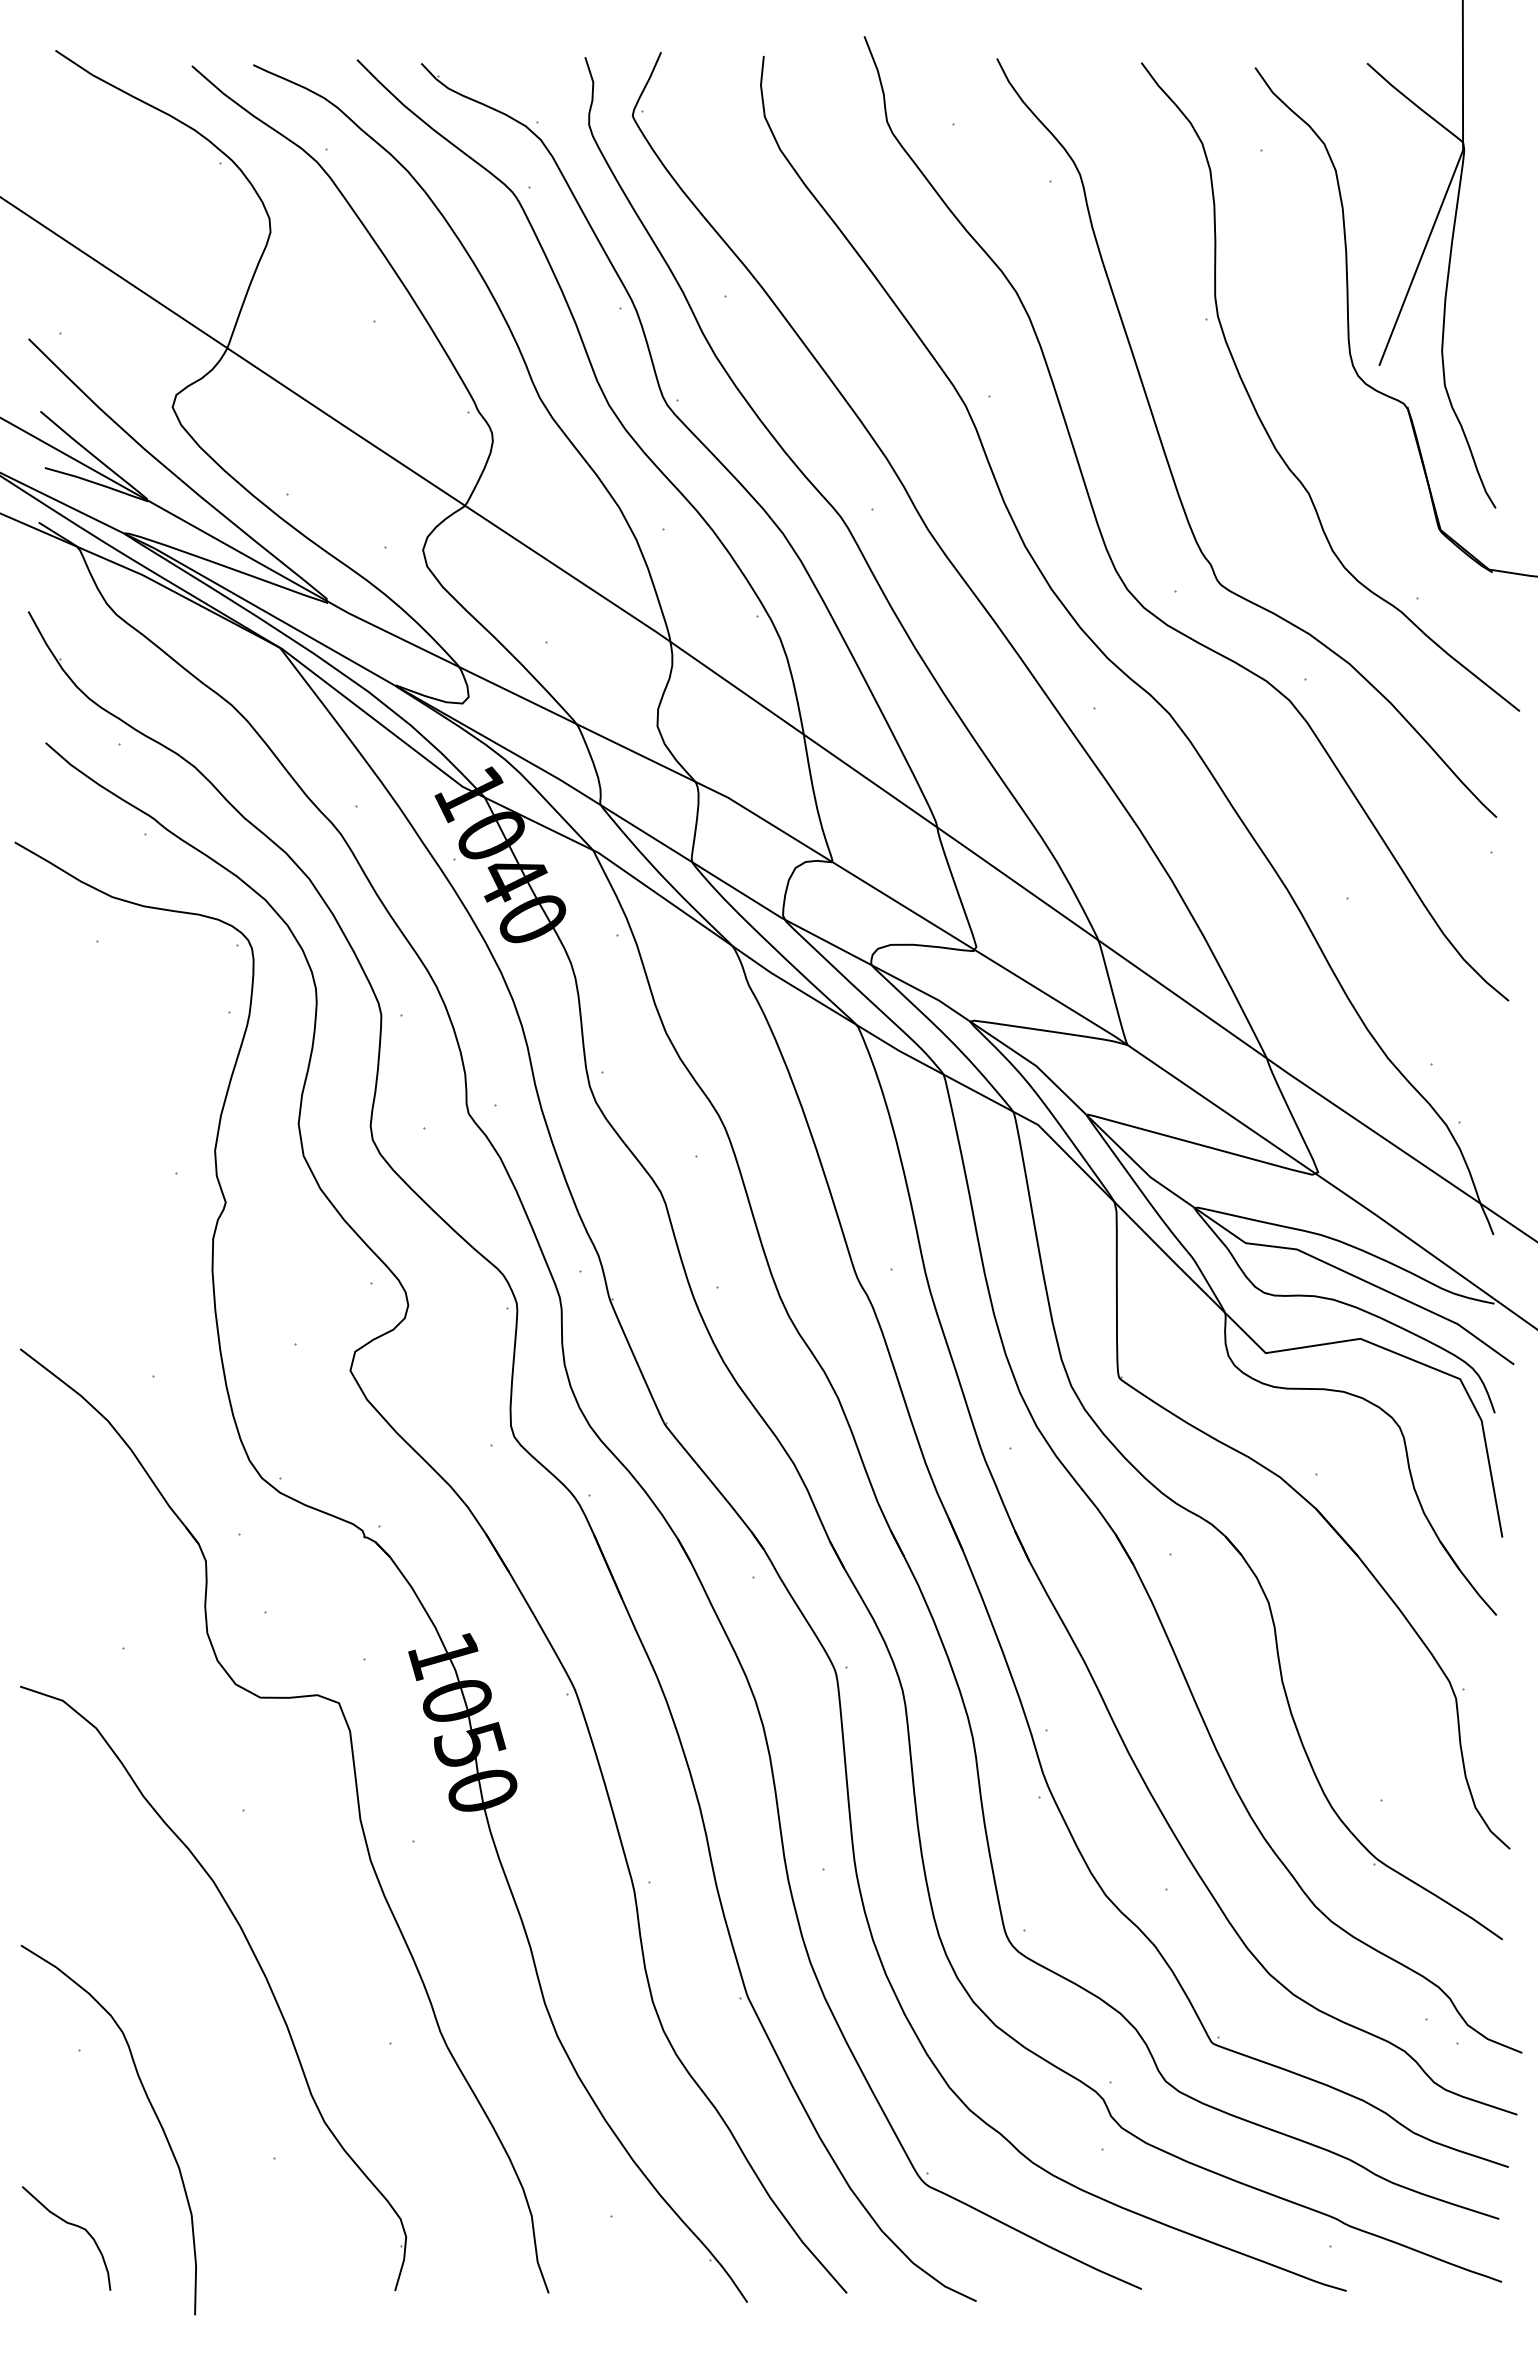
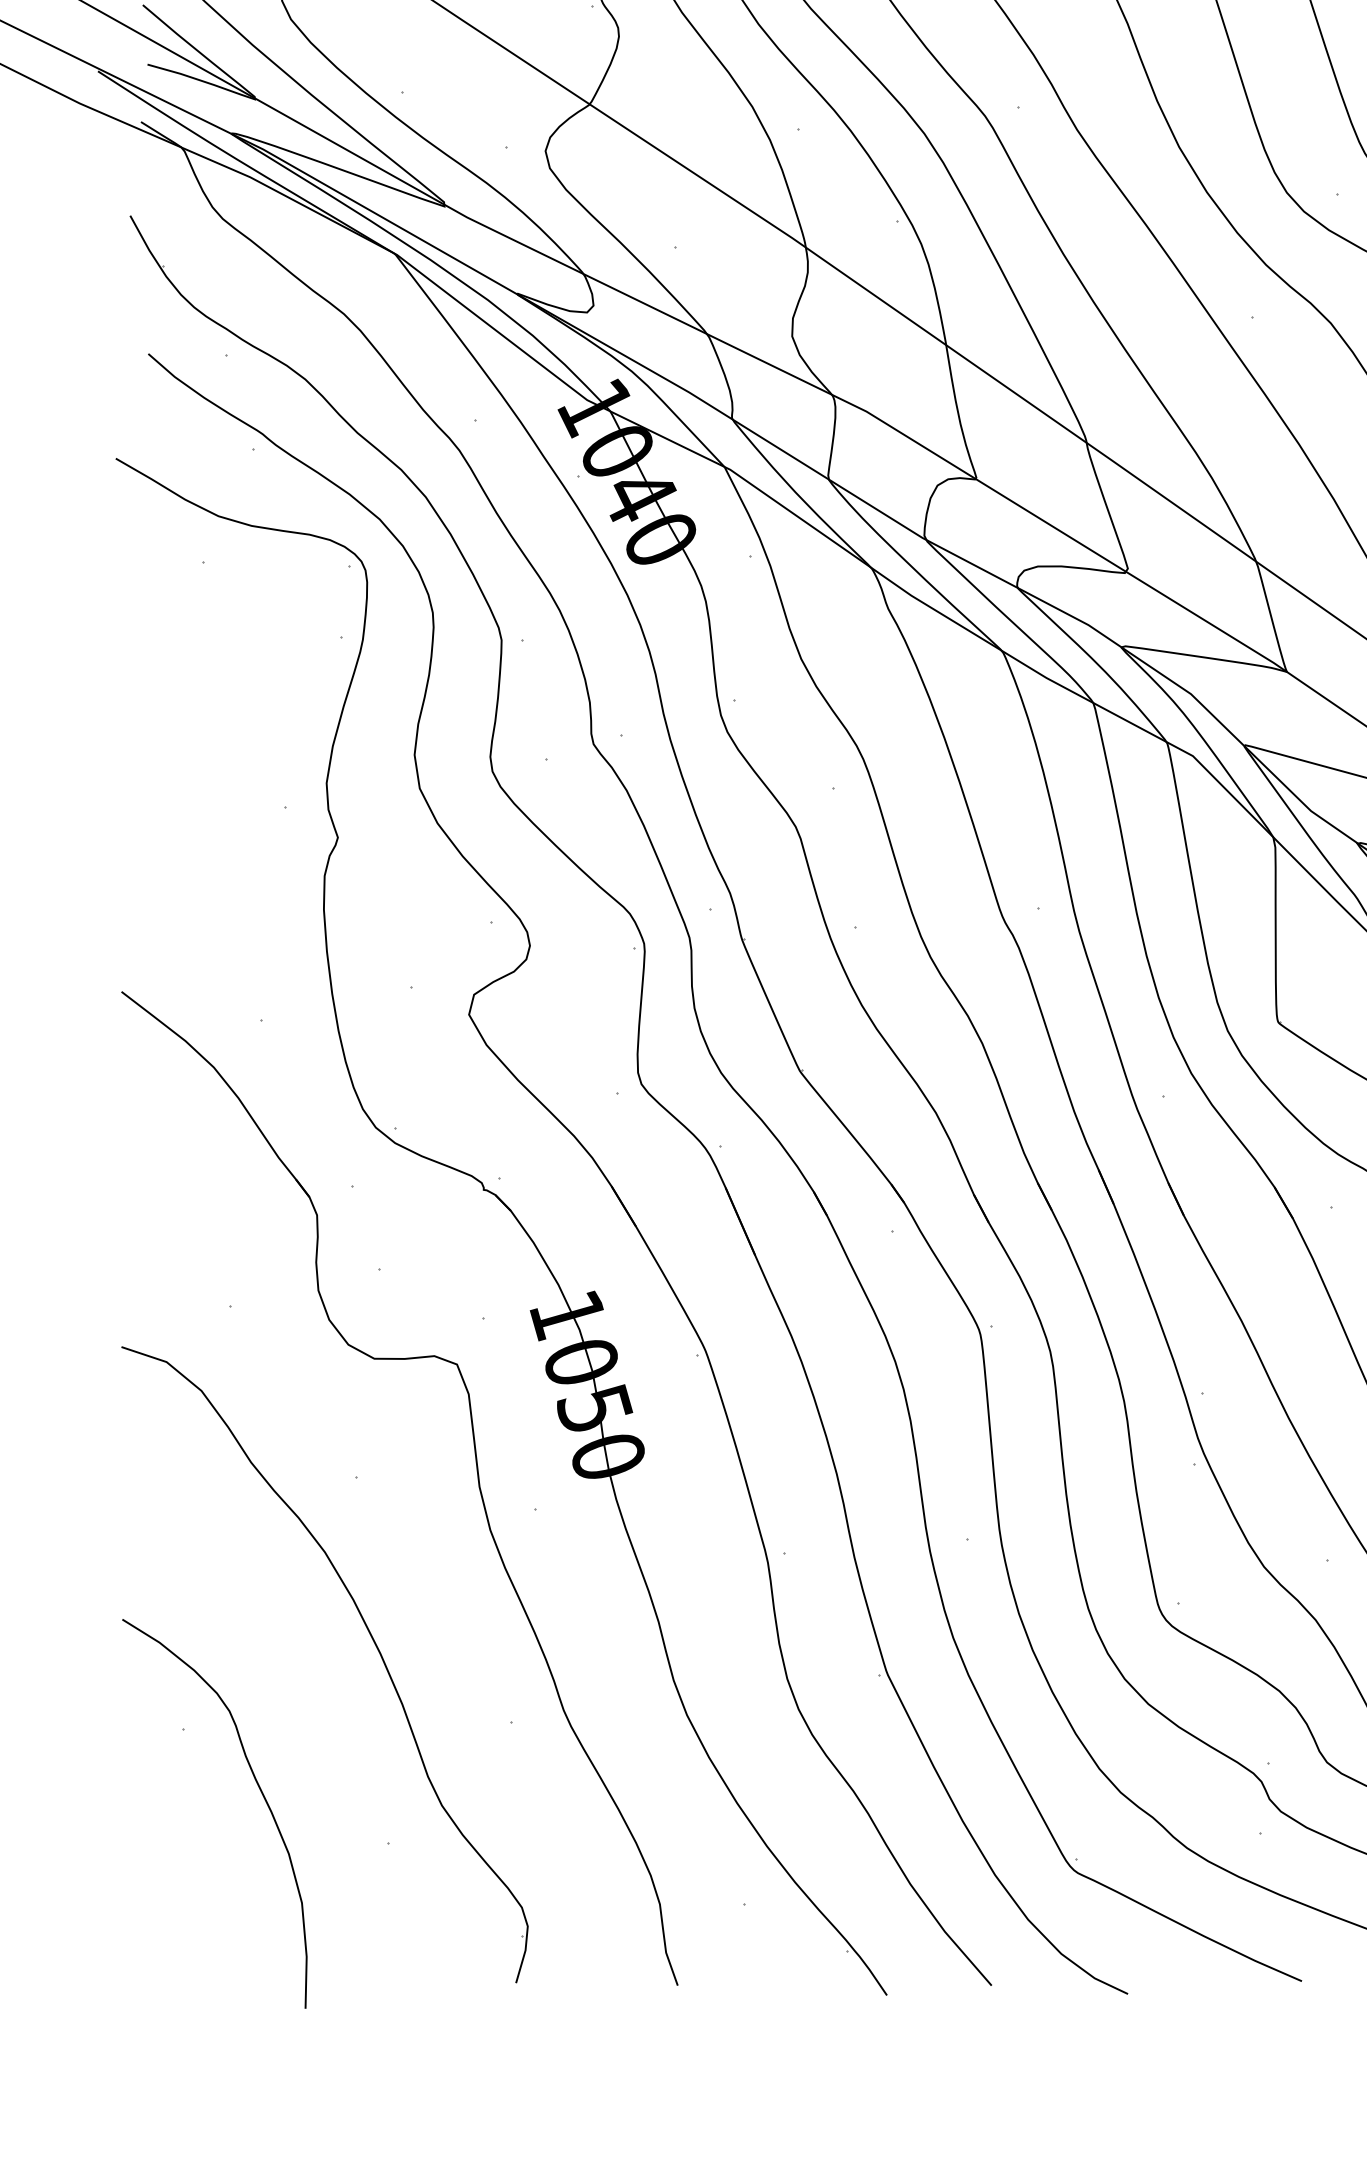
curve: (68, 2224) -> (172, 1913), removed

